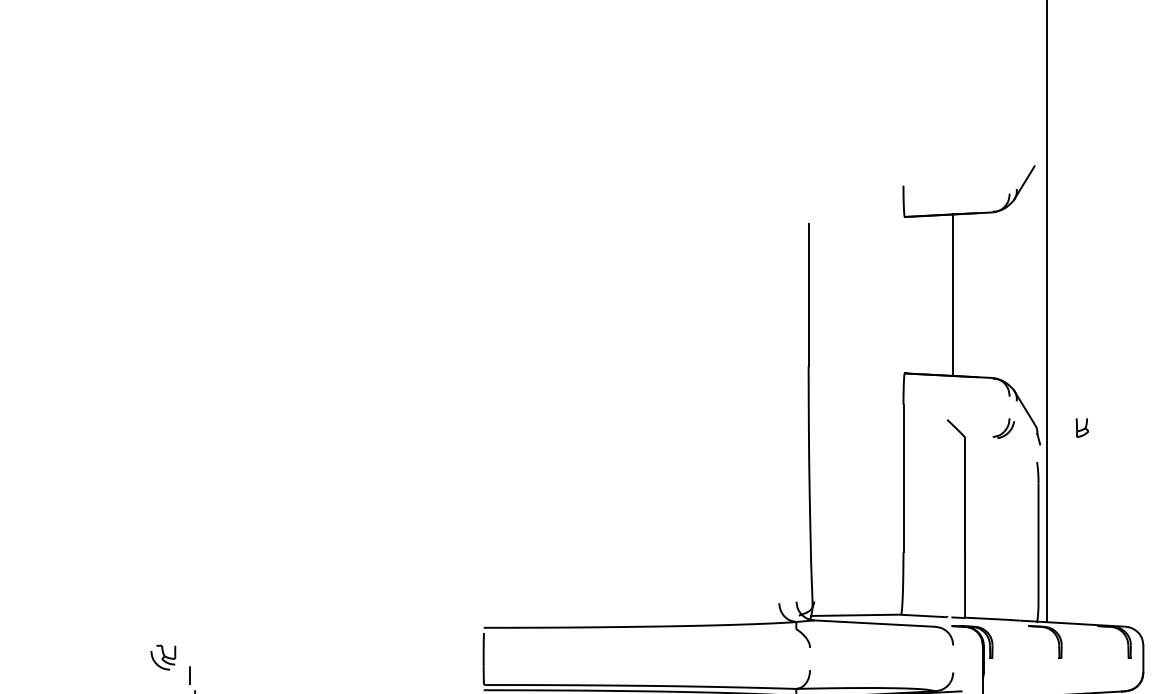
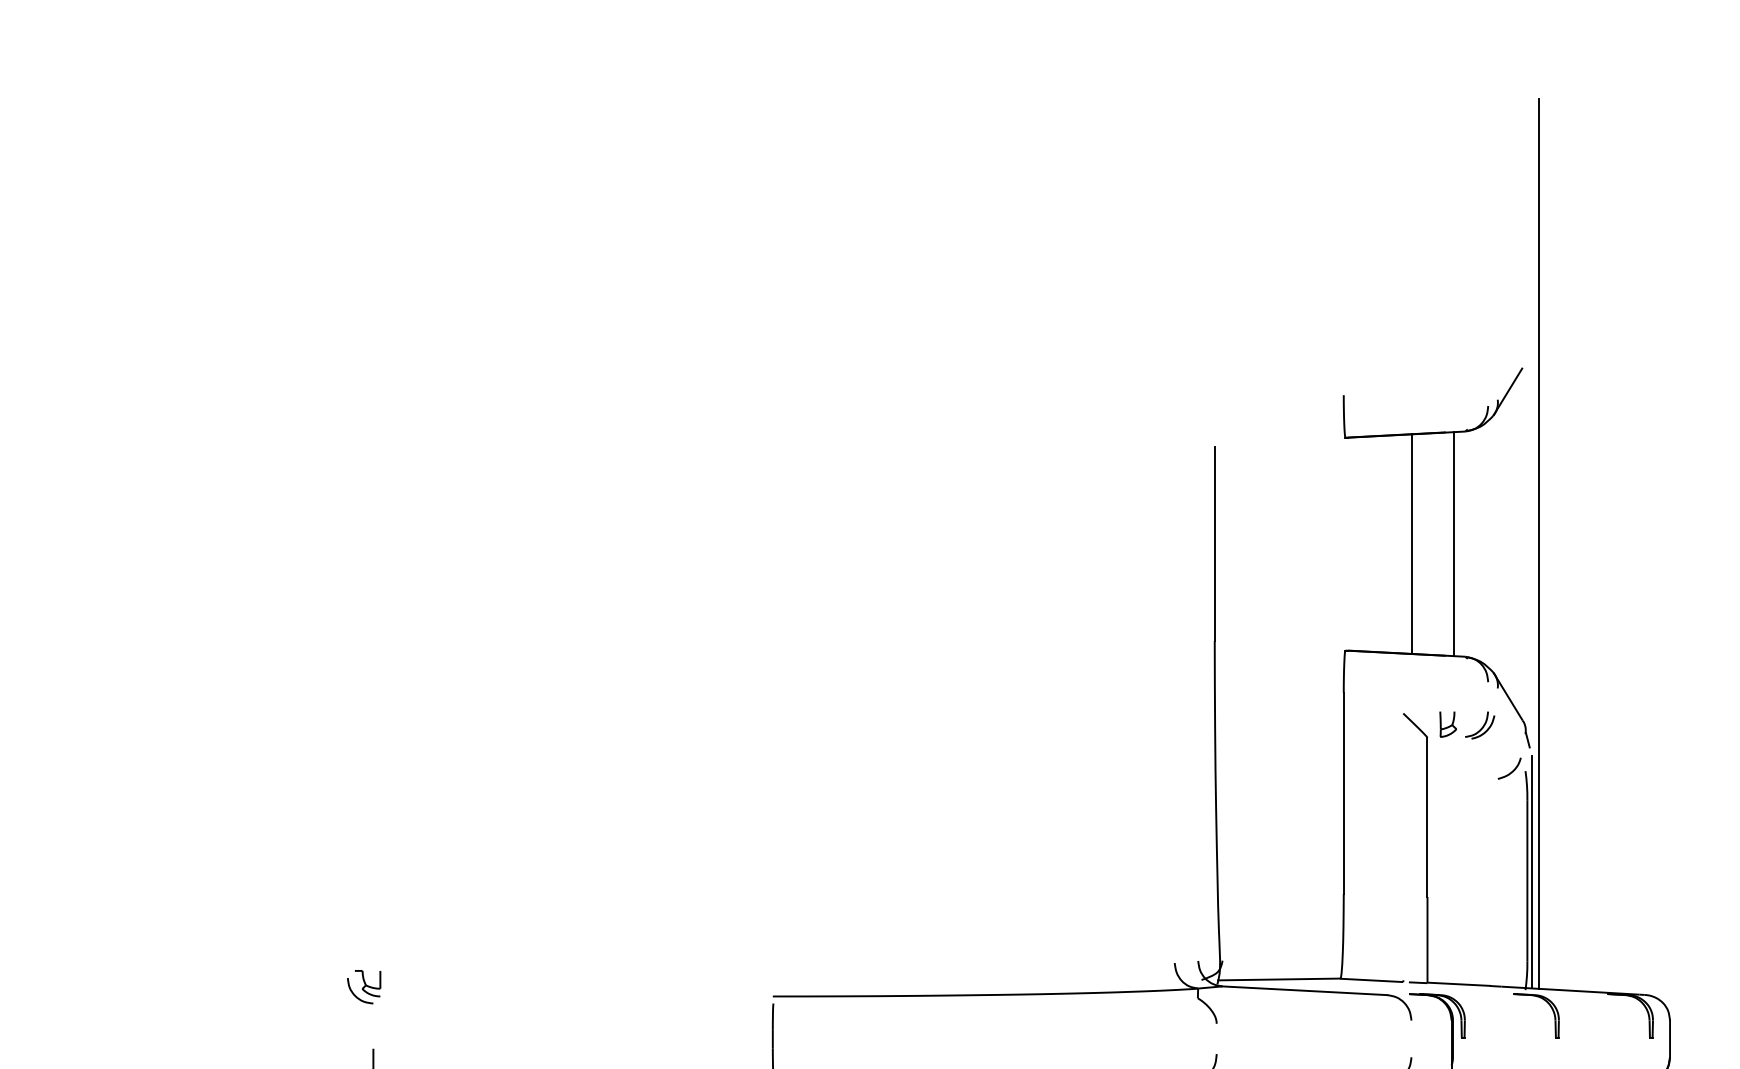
line: (984, 295) -> (1454, 544), added
part: (1081, 427) -> (1447, 724), moved
curve: (1027, 461) -> (1512, 770), added
line: (1041, 536) -> (1531, 872), added
part: (163, 657) -> (364, 987), moved

